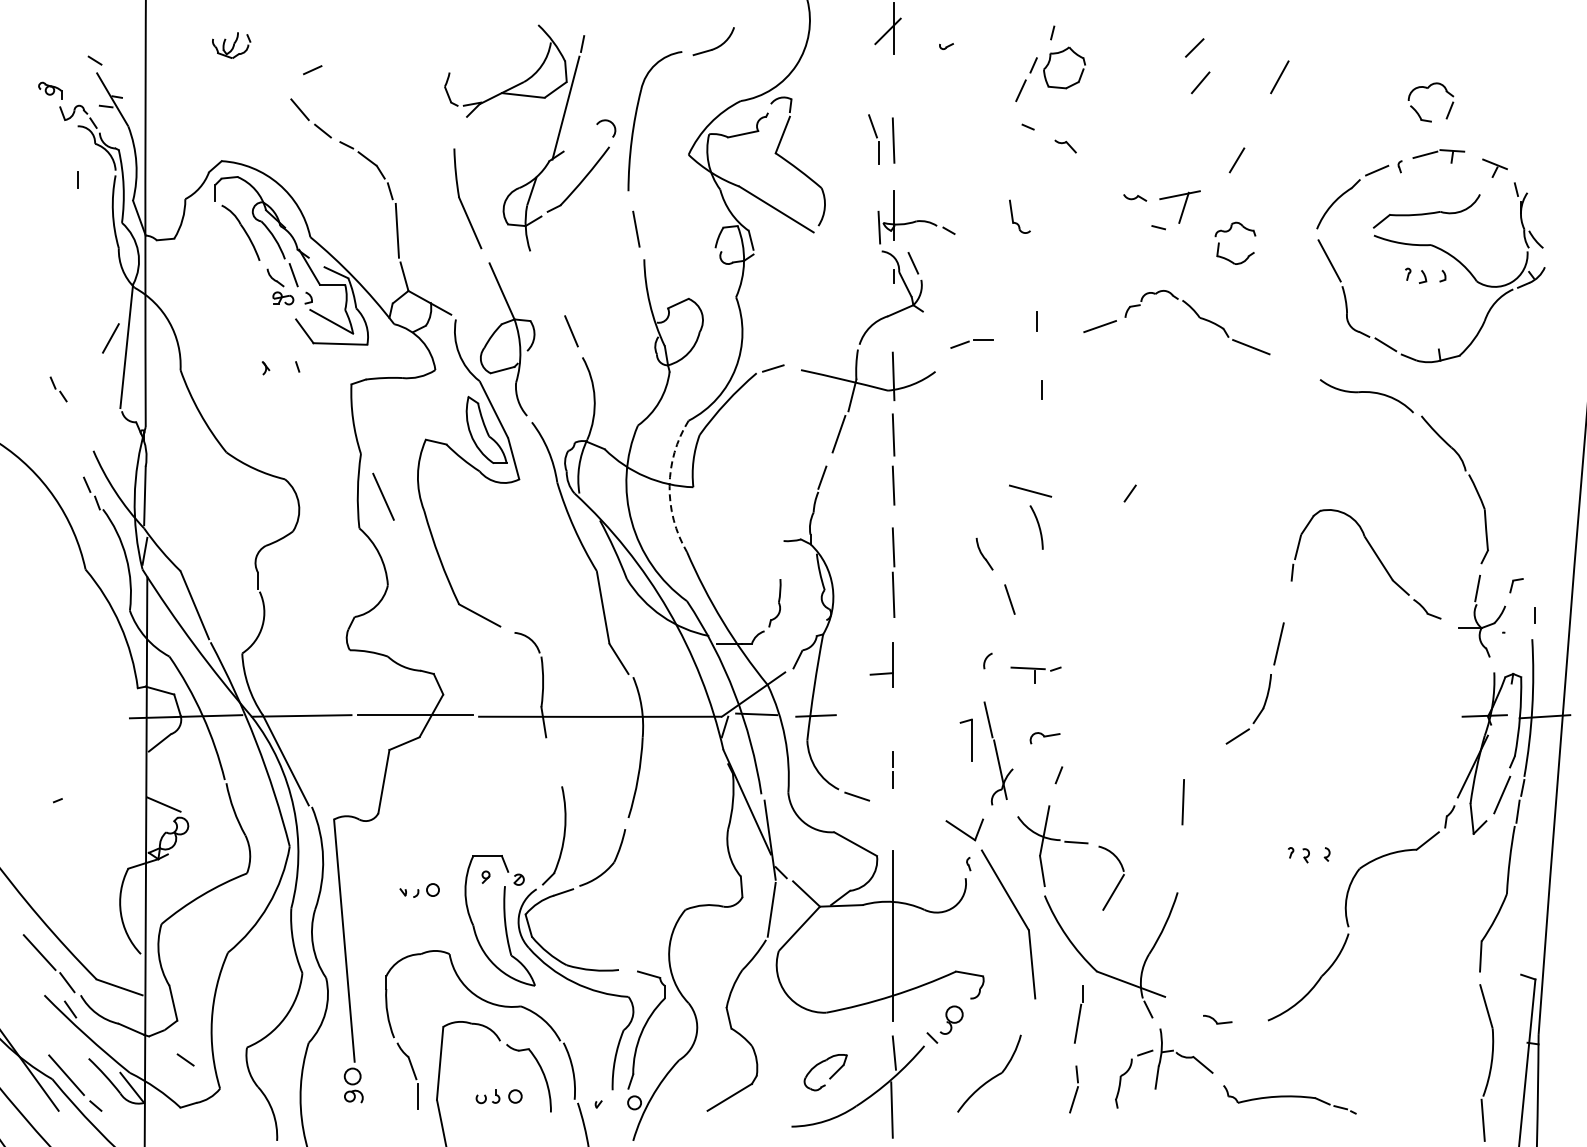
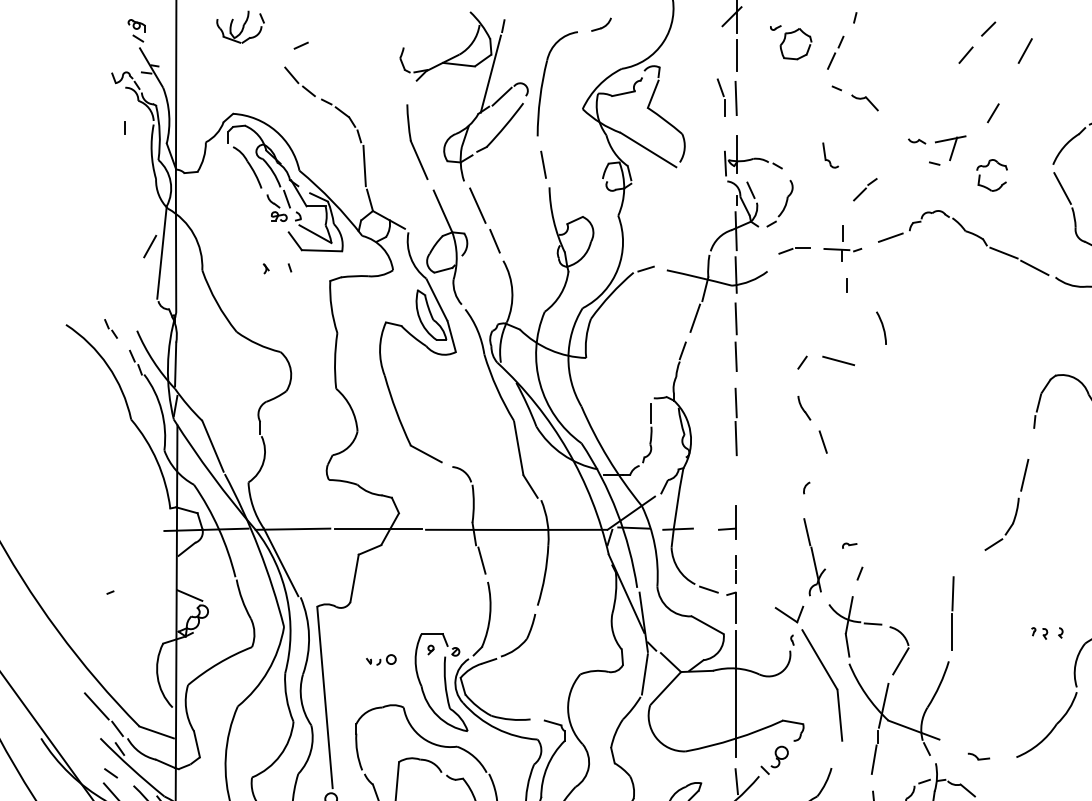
part: (713, 42) -> (601, 25), size x0.62
part: (231, 45) -> (240, 27), size x1.67
line: (1194, 47) -> (988, 28), moved
part: (1060, 53) -> (792, 33), moved
line: (894, 83) -> (736, 55), added
part: (50, 90) -> (137, 25), moved
line: (580, 138) -> (501, 96), added
part: (1065, 146) -> (864, 102), size x1.67
part: (1066, 262) -> (865, 189), added
part: (958, 283) -> (784, 205), added
line: (893, 317) -> (736, 230), added
line: (1292, 366) -> (1034, 267), added
part: (58, 389) -> (110, 328), moved
arc: (669, 486) -> (568, 357), dashed -> solid
line: (1129, 493) -> (801, 362), moved
line: (383, 496) -> (477, 205), moved
arc: (1038, 527) -> (882, 328), moved
line: (780, 561) -> (651, 413), added
part: (883, 672) -> (728, 528), moved
part: (1035, 674) -> (842, 254), moved
part: (1045, 738) -> (849, 546), size x0.62
part: (965, 739) -> (730, 607), moved
line: (553, 757) -> (481, 560), added
line: (1182, 852) -> (952, 631), added
line: (1090, 951) -> (883, 705), added
line: (185, 1059) -> (110, 772), moved

